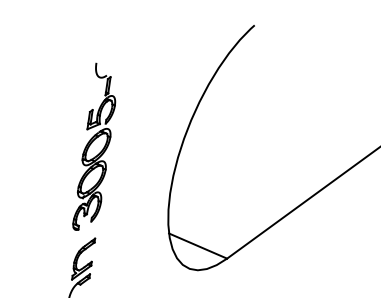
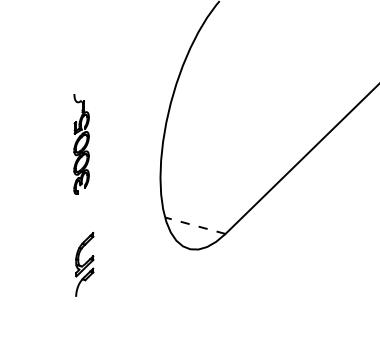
part: (96, 148) -> (81, 144), size x0.6
line: (197, 245) -> (194, 225), solid -> dashed

